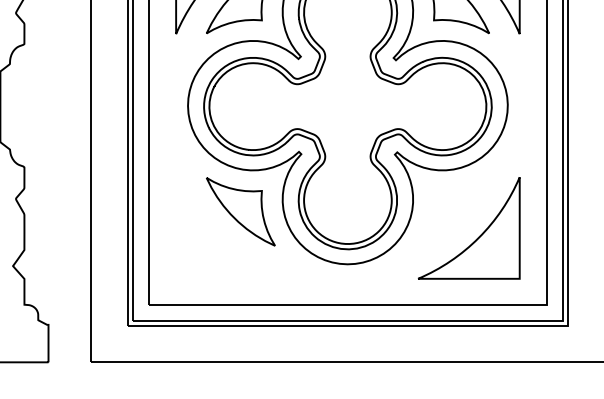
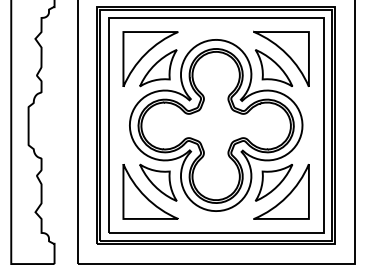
part: (454, 211) -> (273, 182), added
part: (216, 235) -> (145, 195), added

